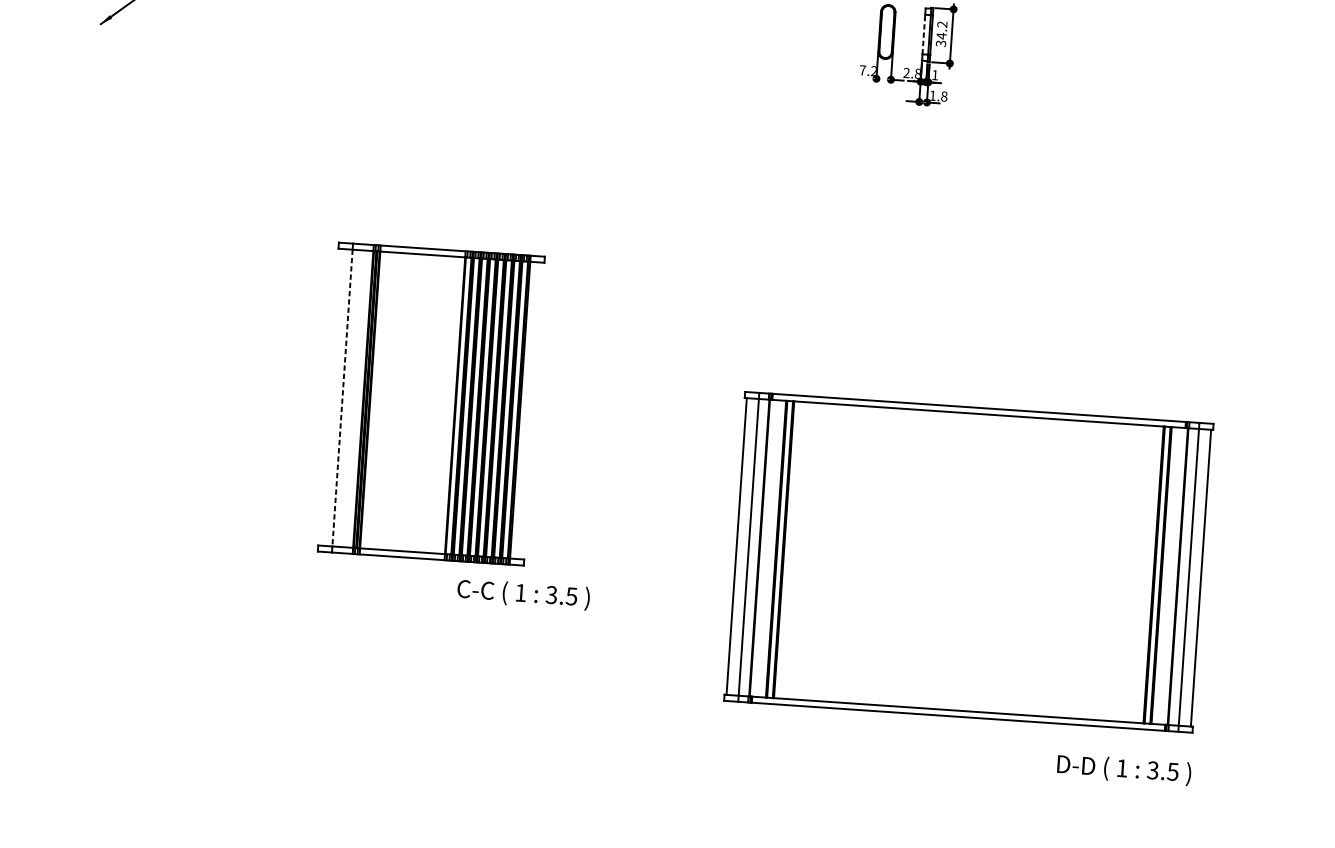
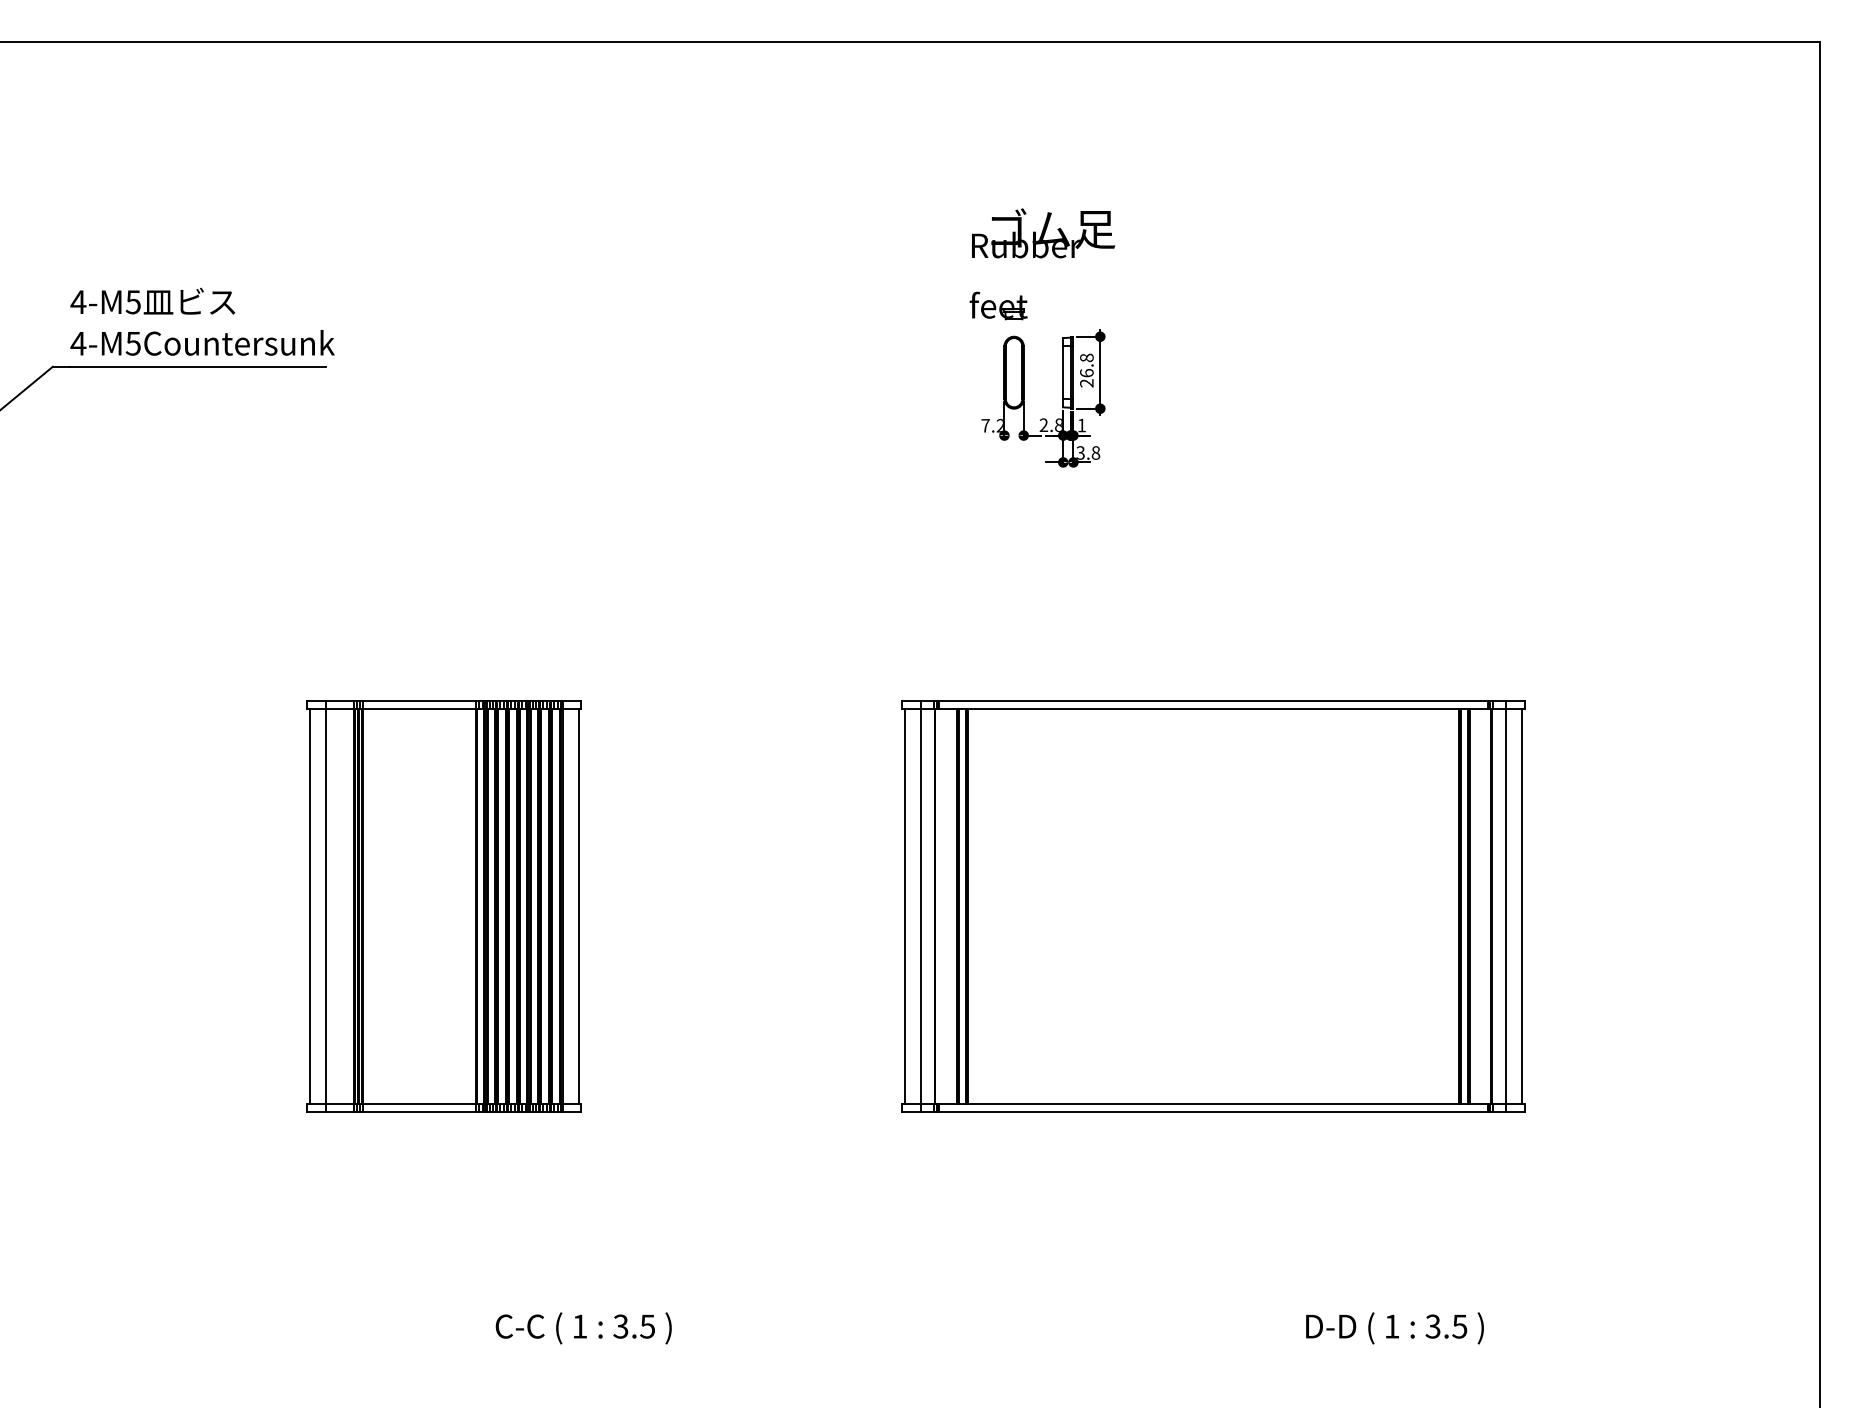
line: (924, 34) -> (1063, 372), dashed -> solid
text: (941, 34) -> (1086, 370), 34.2 -> 26.8
text: (932, 95) -> (1080, 452), 1.8 -> 3.8
line: (330, 397) -> (310, 906), added
line: (342, 398) -> (326, 907), dashed -> solid
line: (532, 410) -> (578, 906), added
part: (968, 562) -> (1213, 906), moved
text: (523, 594) -> (583, 1328), moved

